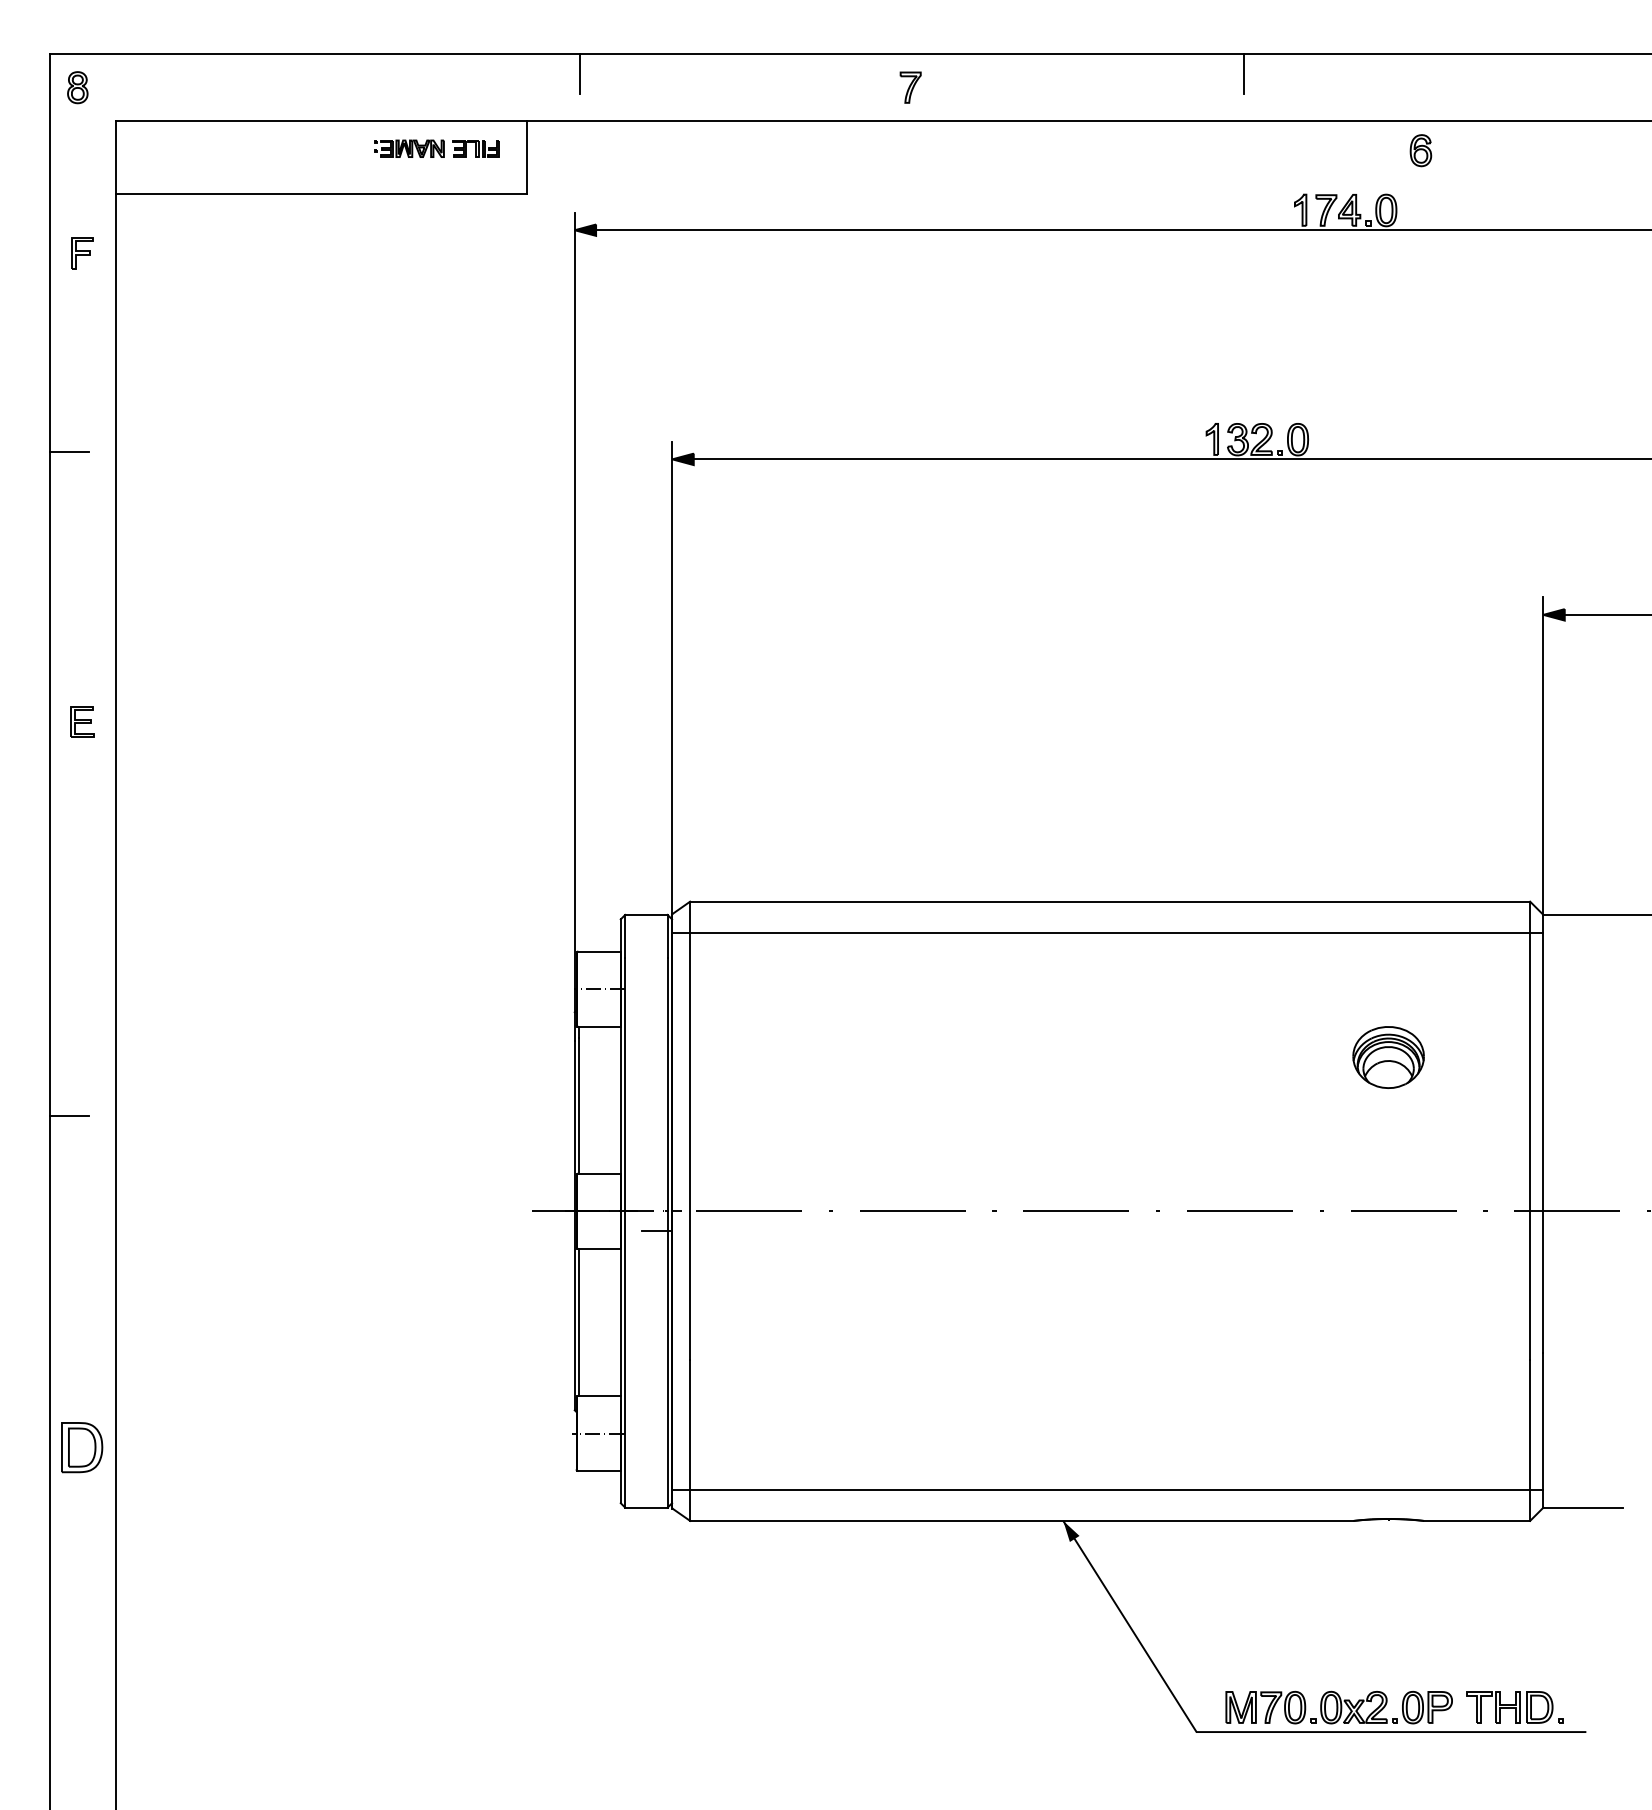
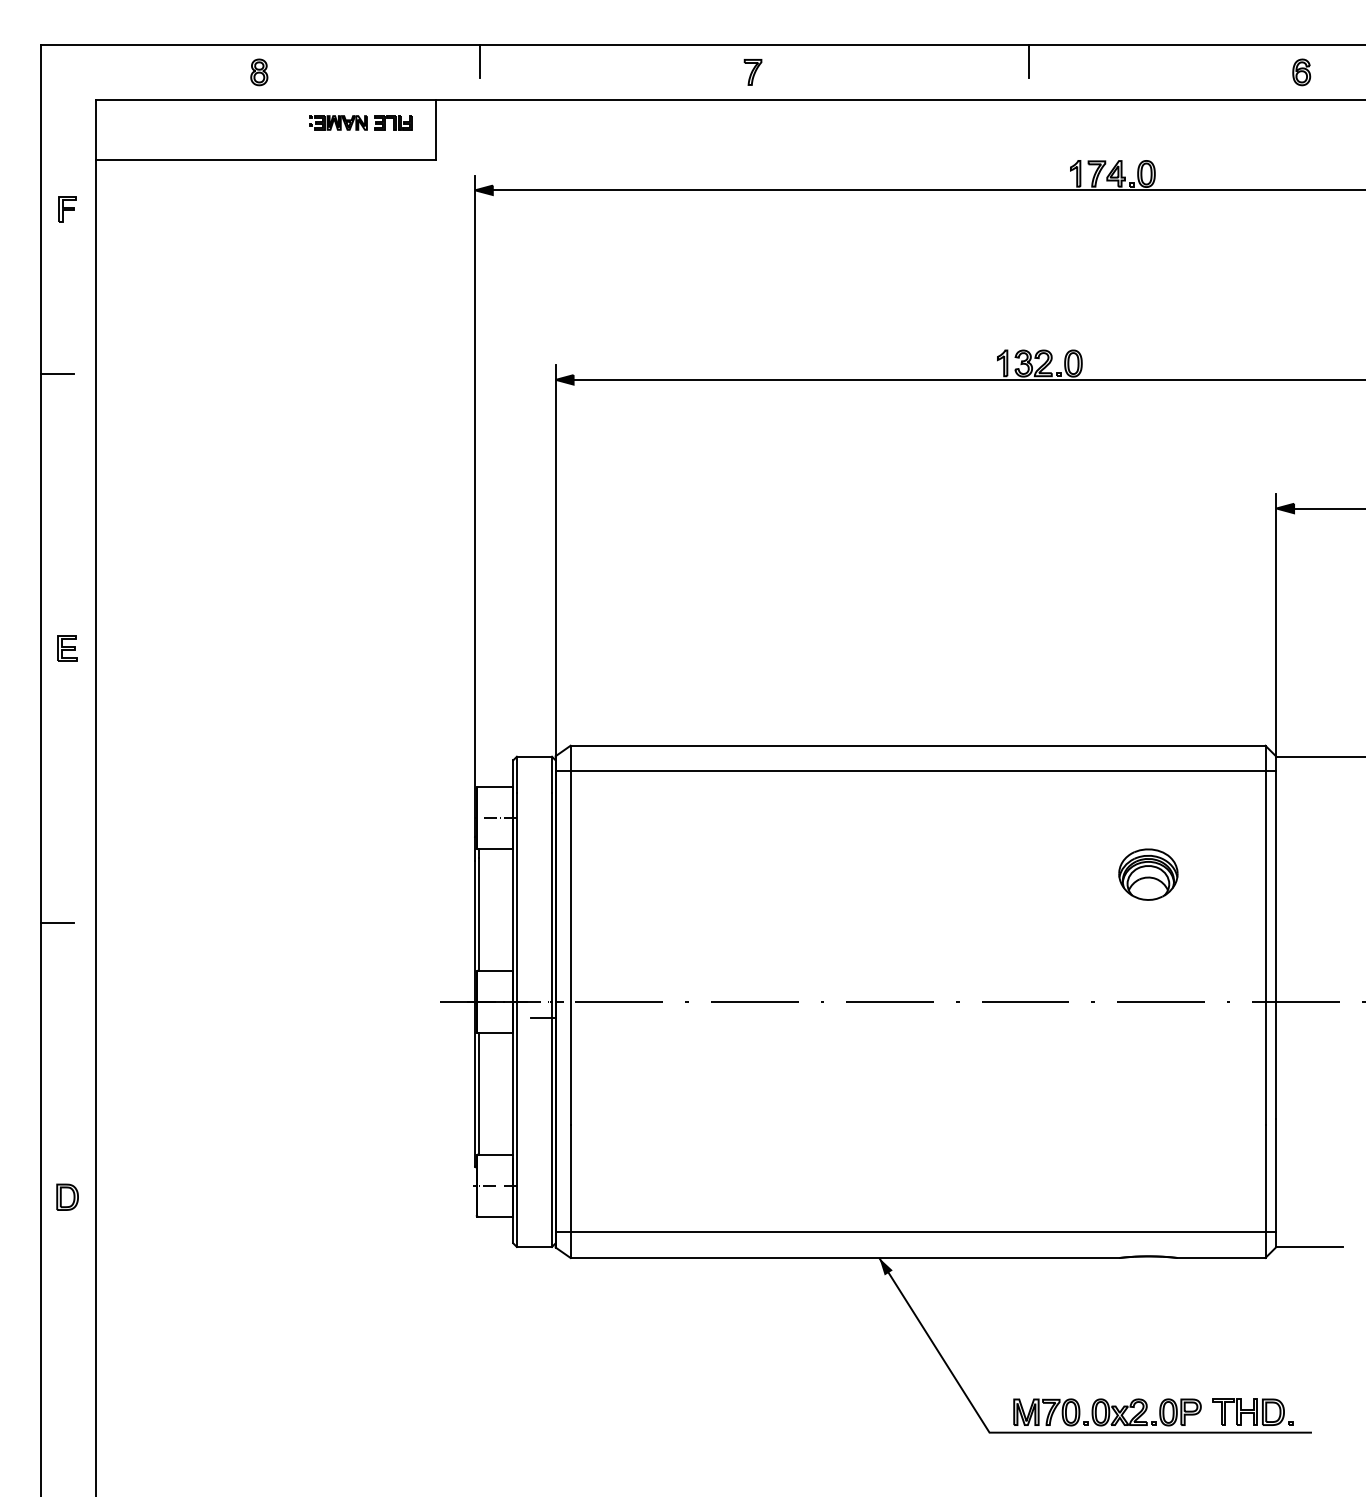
part: (77, 87) -> (259, 72), moved
part: (1420, 150) -> (1301, 72), moved
part: (82, 721) -> (67, 647), moved
part: (81, 1447) -> (67, 1197), size x0.62

